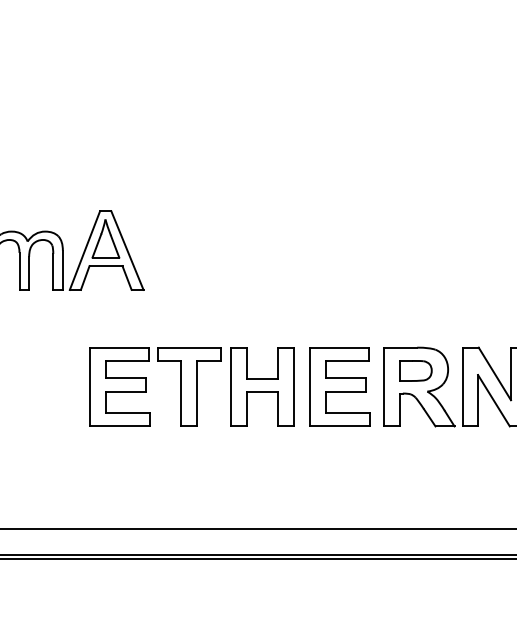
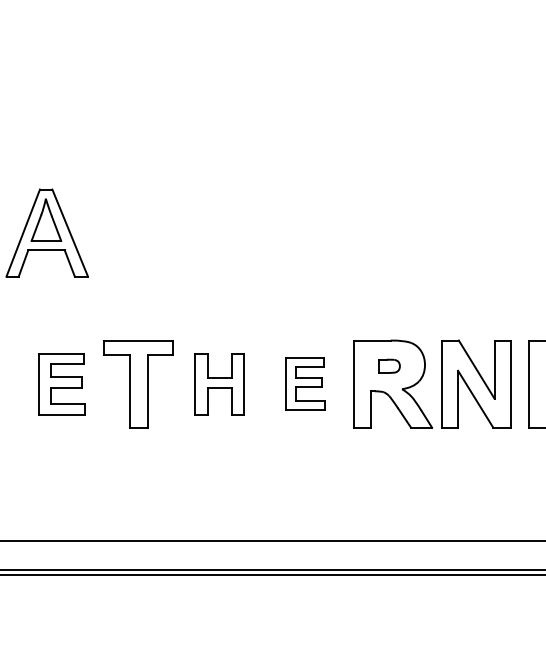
part: (415, 370) -> (388, 365), size x0.6
part: (119, 386) -> (61, 383), size x0.7
part: (262, 386) -> (219, 383), size x0.7
part: (339, 386) -> (304, 383), size x0.6

